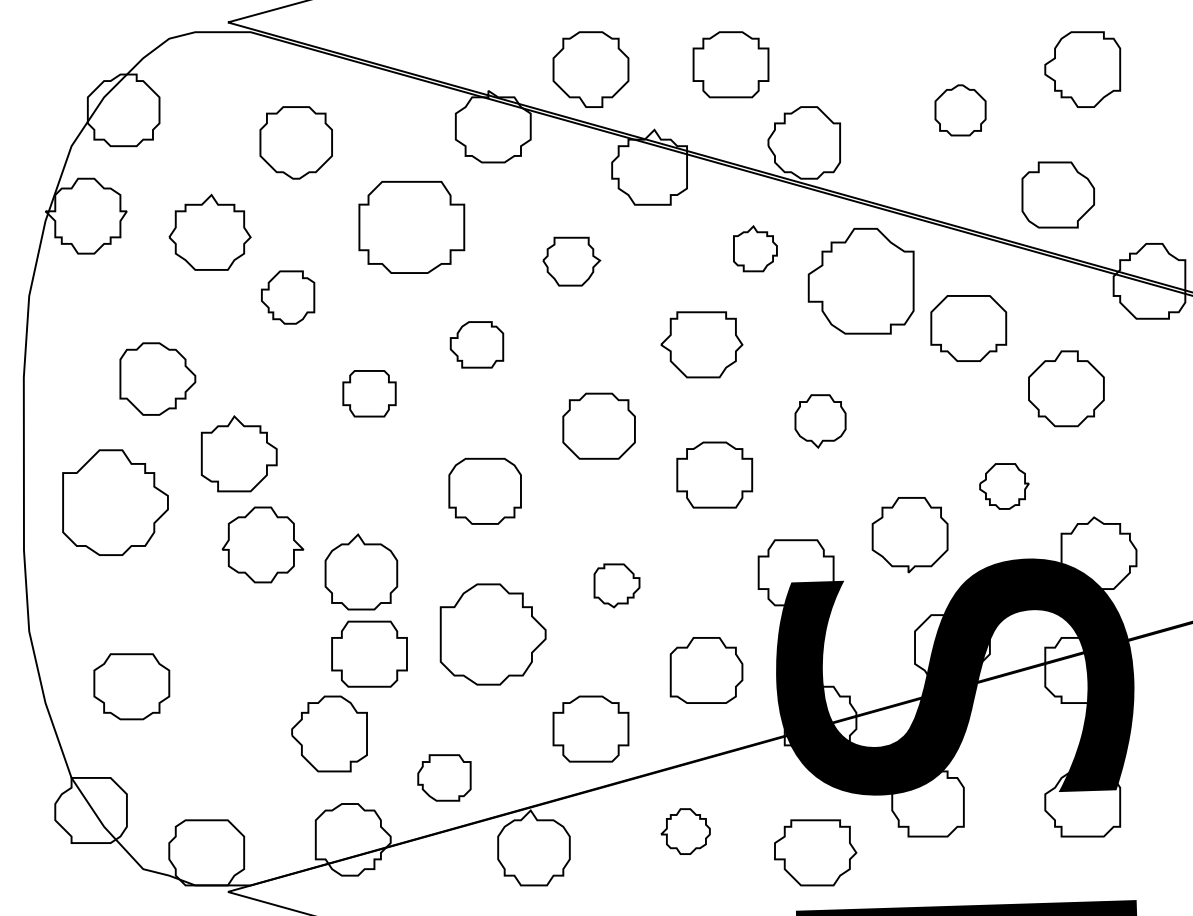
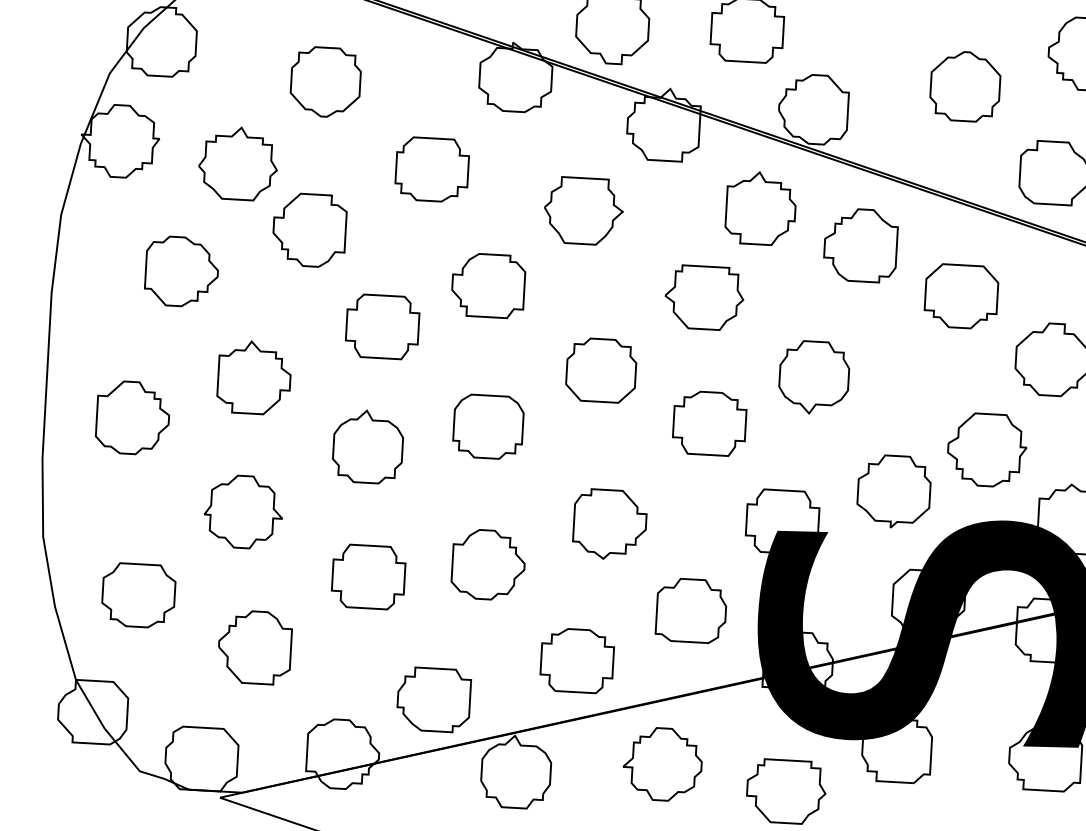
part: (960, 110) -> (965, 86), size x1.43
part: (411, 227) -> (431, 169), size x0.71
part: (755, 248) -> (761, 208), size x1.67
part: (571, 261) -> (583, 210), size x1.43
part: (861, 281) -> (861, 245), size x0.71
part: (287, 297) -> (309, 230), size x1.43
part: (476, 344) -> (488, 285), size x1.43
part: (157, 378) -> (181, 271), moved
part: (369, 393) -> (382, 326), size x1.43
part: (820, 421) -> (814, 377), size x1.43
part: (1004, 486) -> (987, 450), size x1.67
part: (115, 502) -> (132, 417), size x0.71
part: (262, 544) -> (243, 511), moved
part: (361, 571) -> (368, 446), moved
part: (616, 585) -> (609, 524), size x1.67
part: (493, 634) -> (488, 564), size x0.71
part: (329, 733) -> (254, 647), moved
part: (444, 777) -> (434, 699), size x1.43
part: (685, 831) -> (662, 764), size x1.67

